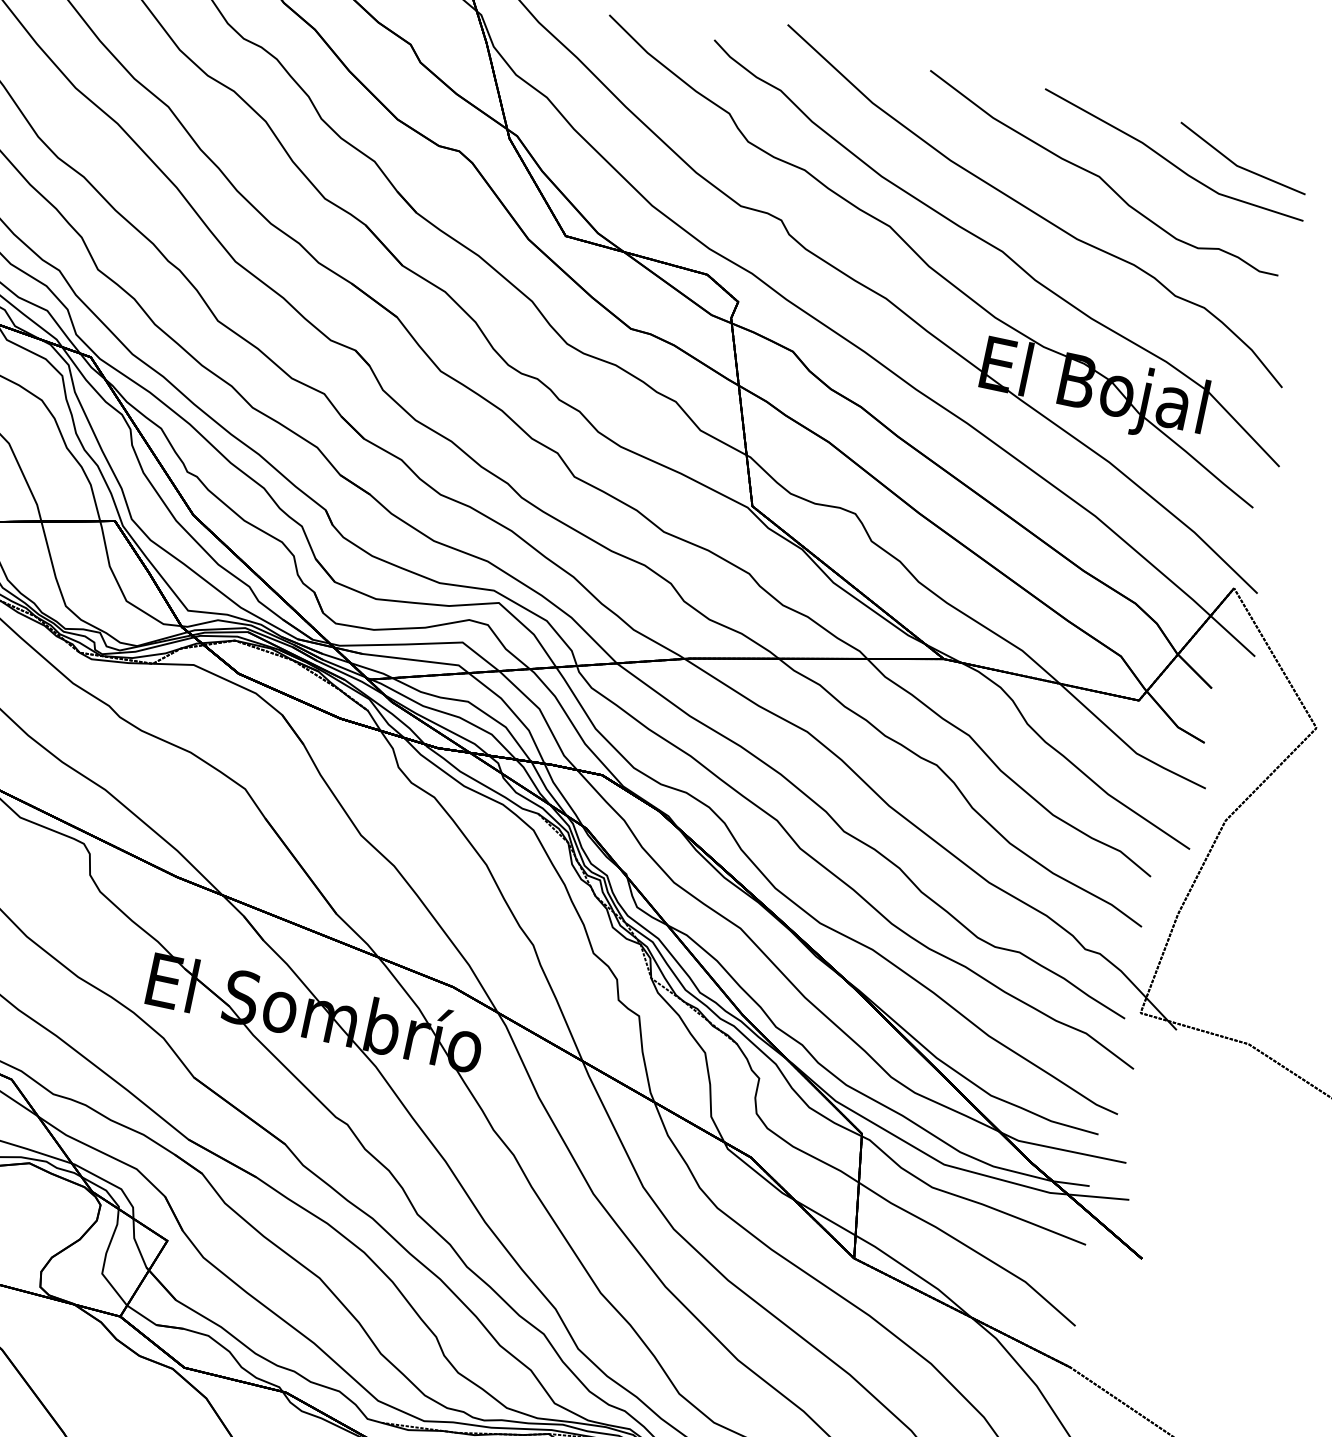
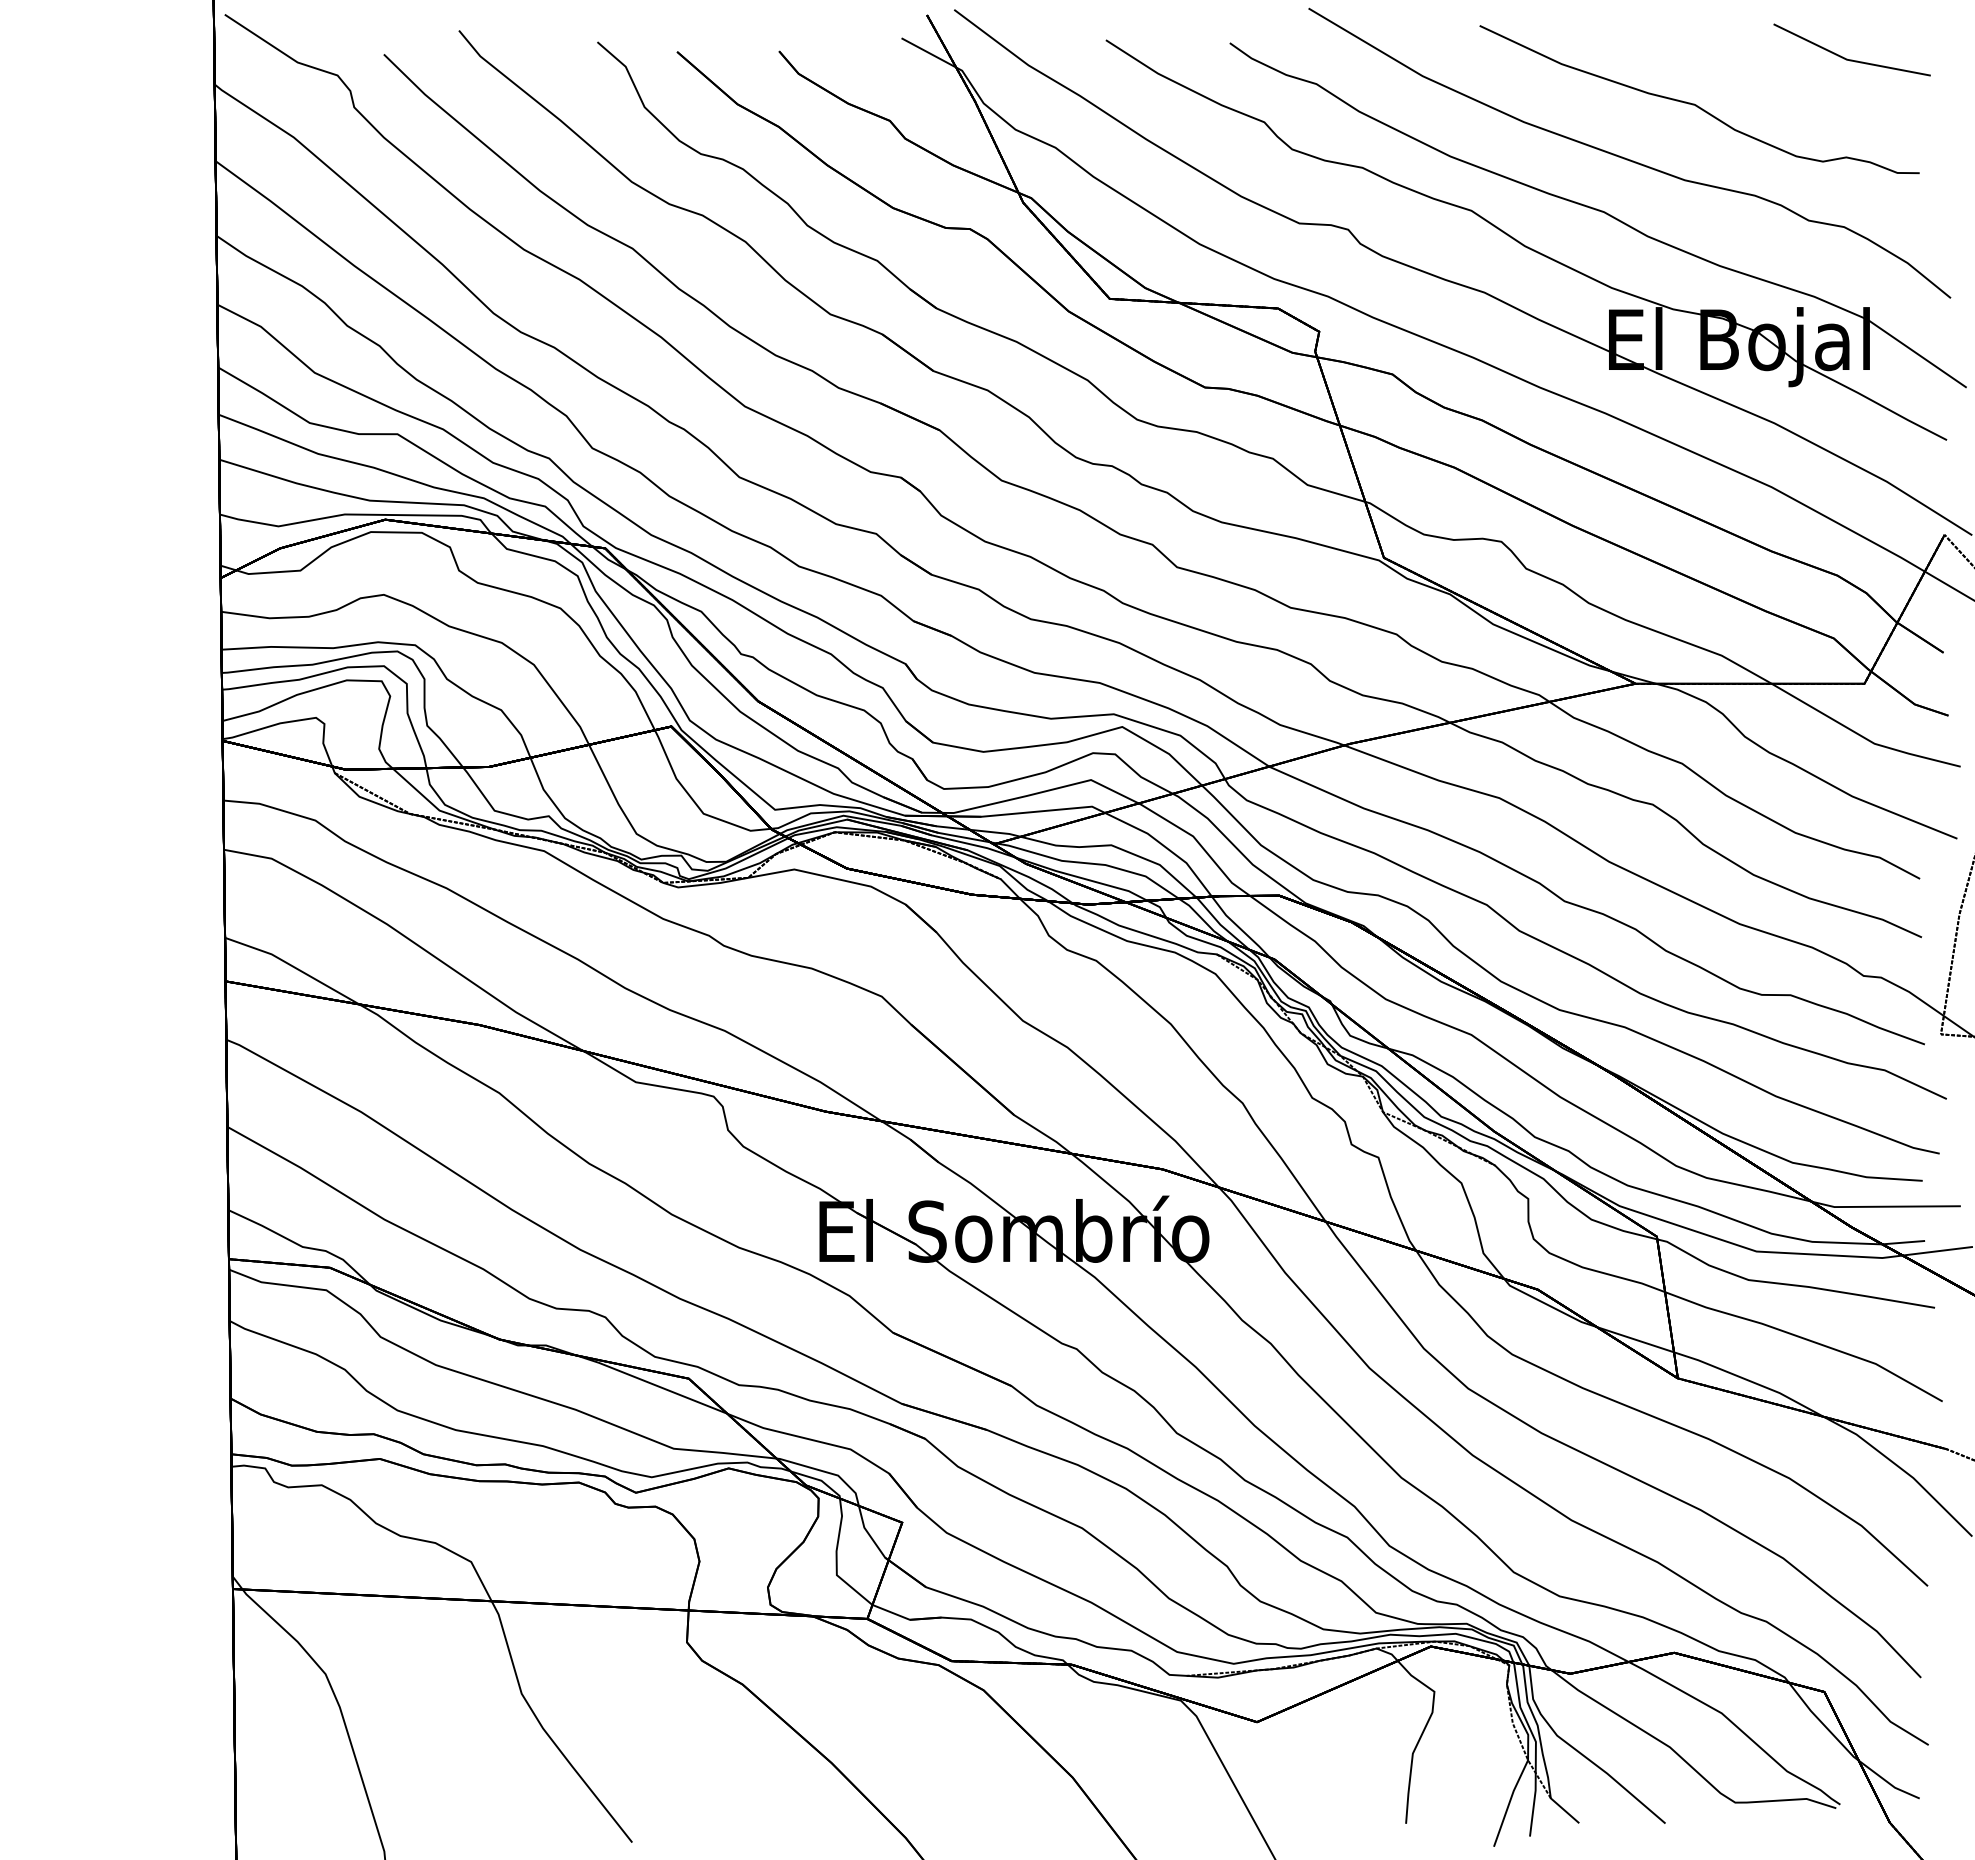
part: (1169, 161) -> (1770, 70), removed

